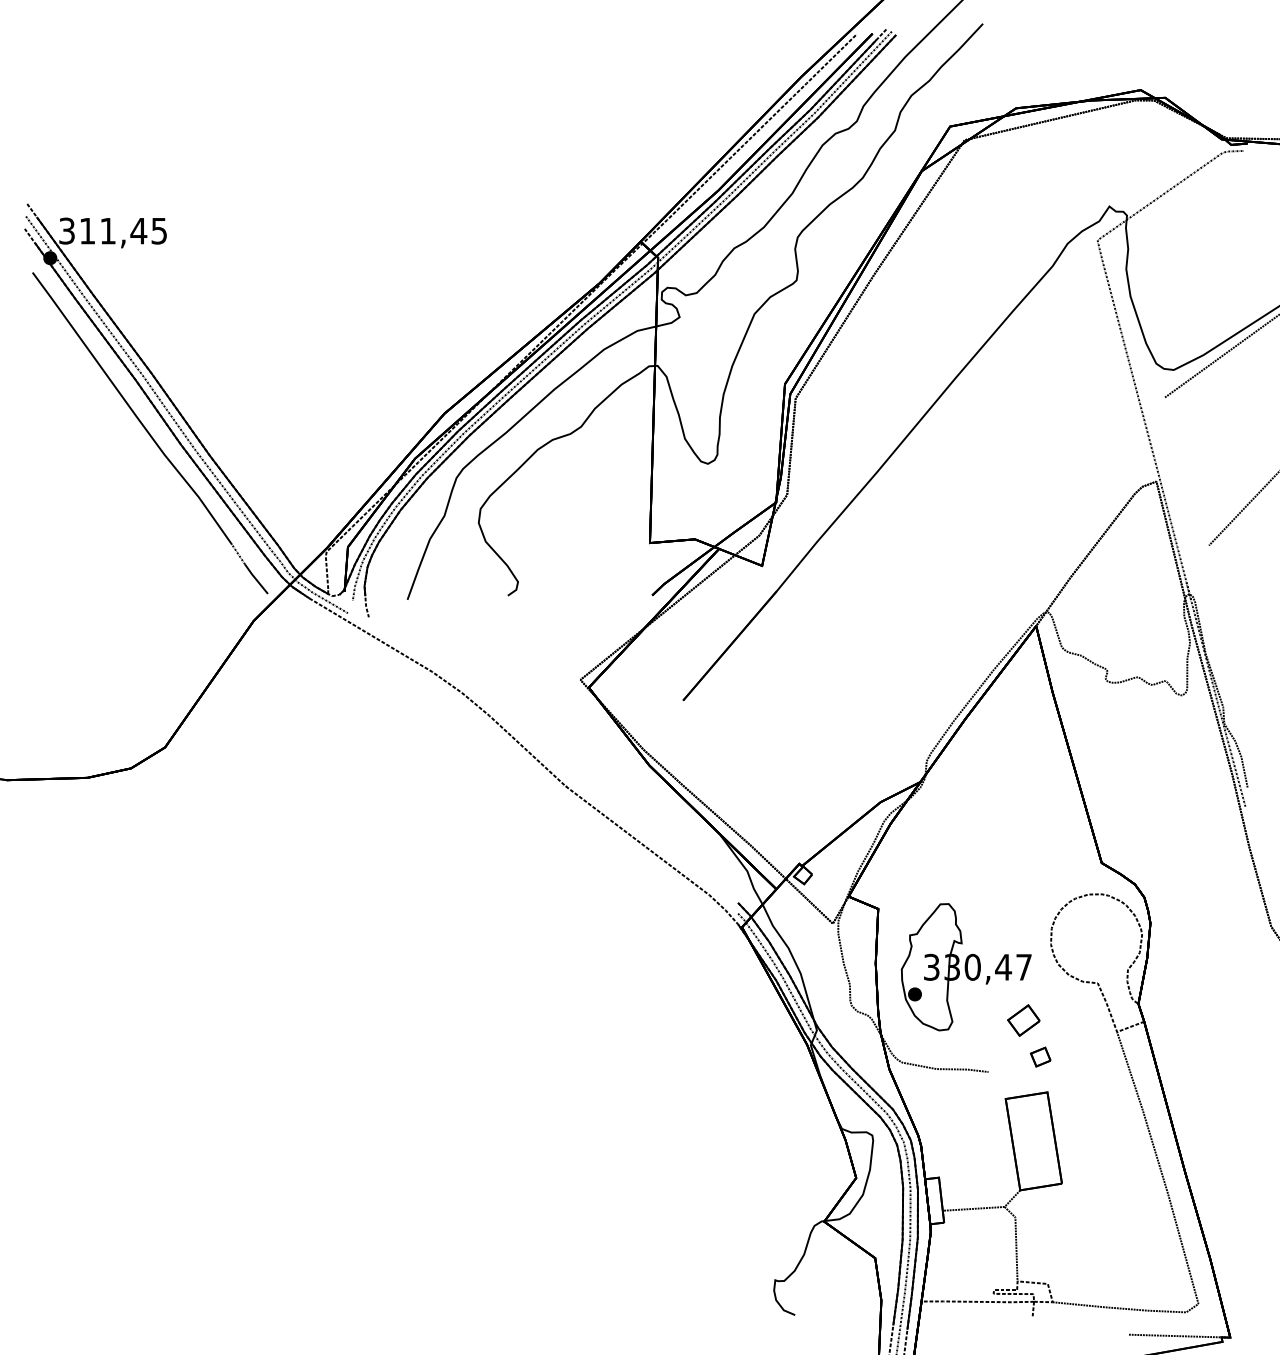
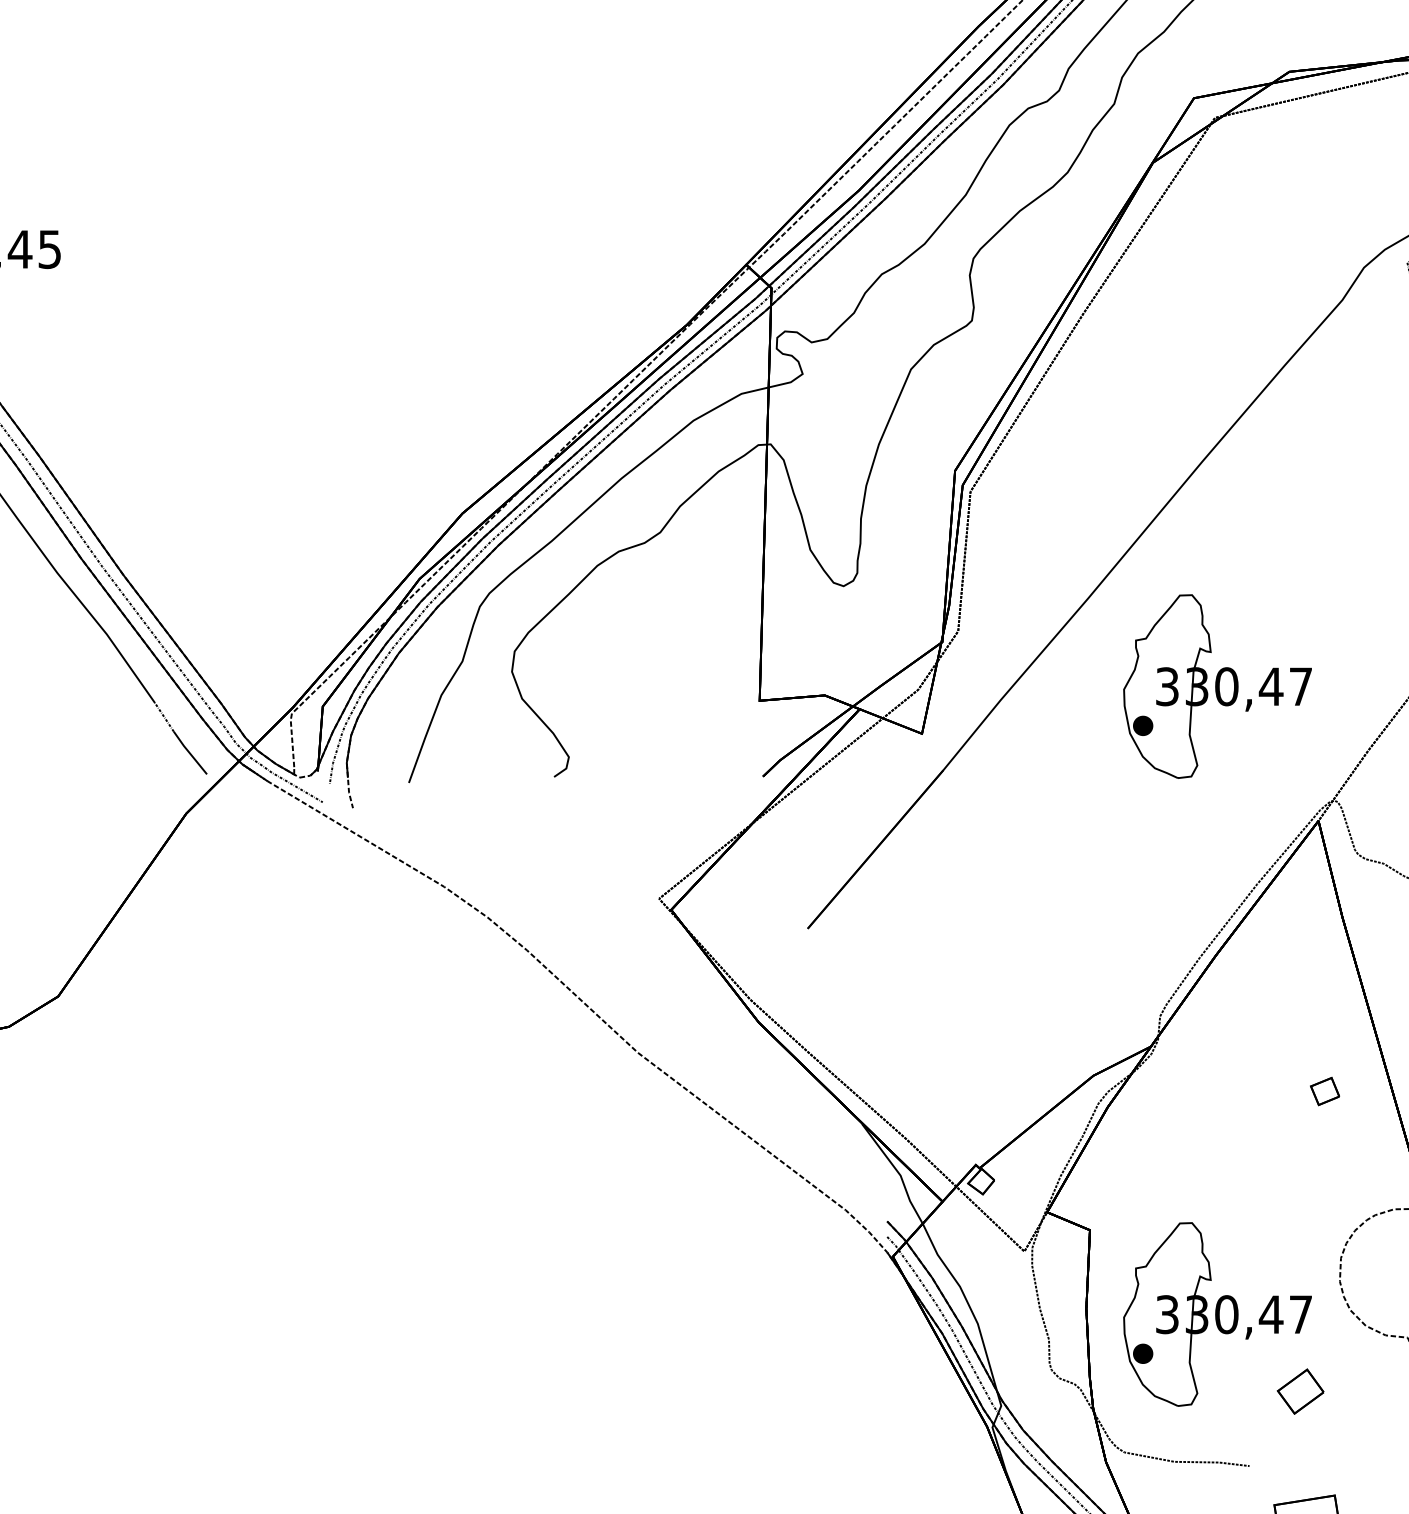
part: (965, 533) -> (1216, 686), added
part: (1040, 1056) -> (1324, 1090), moved

